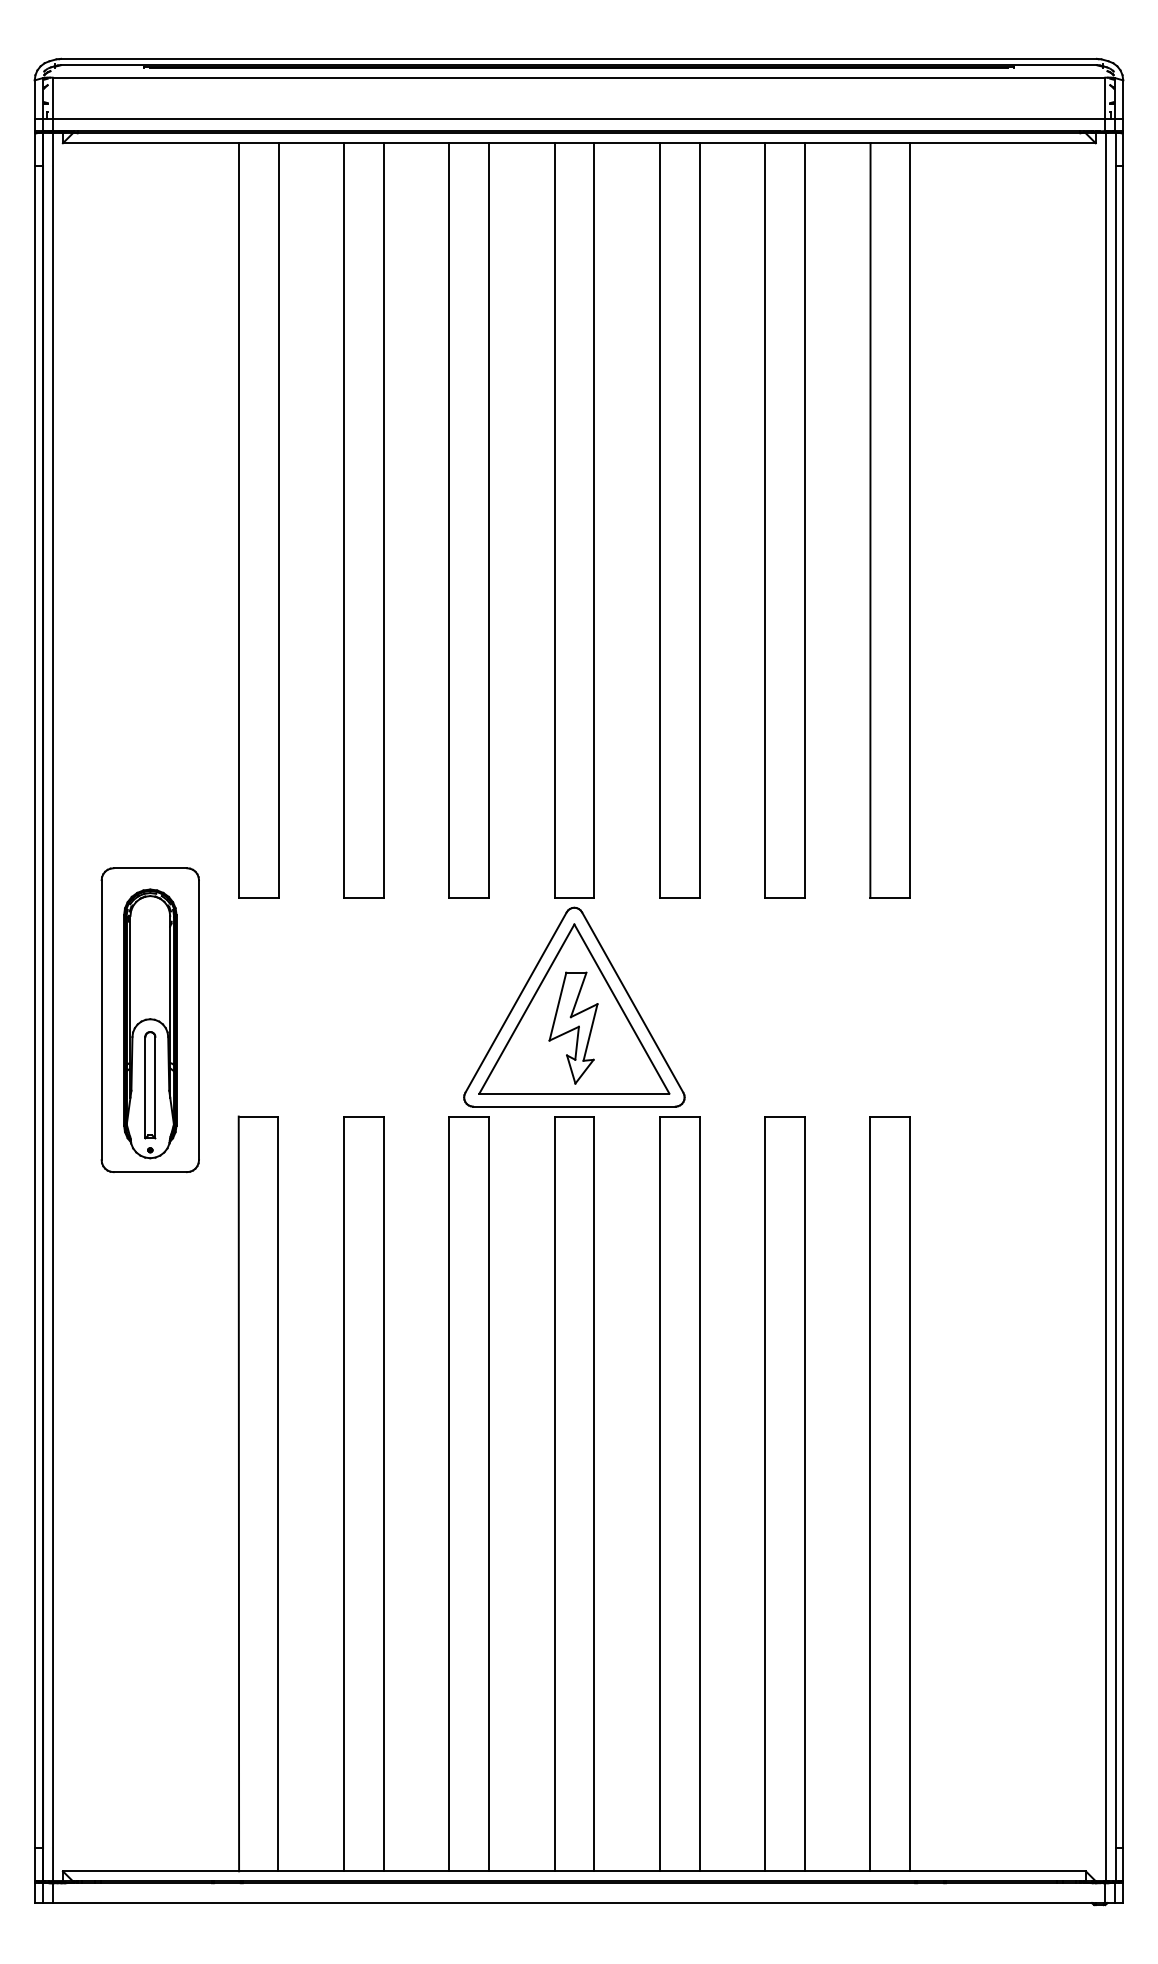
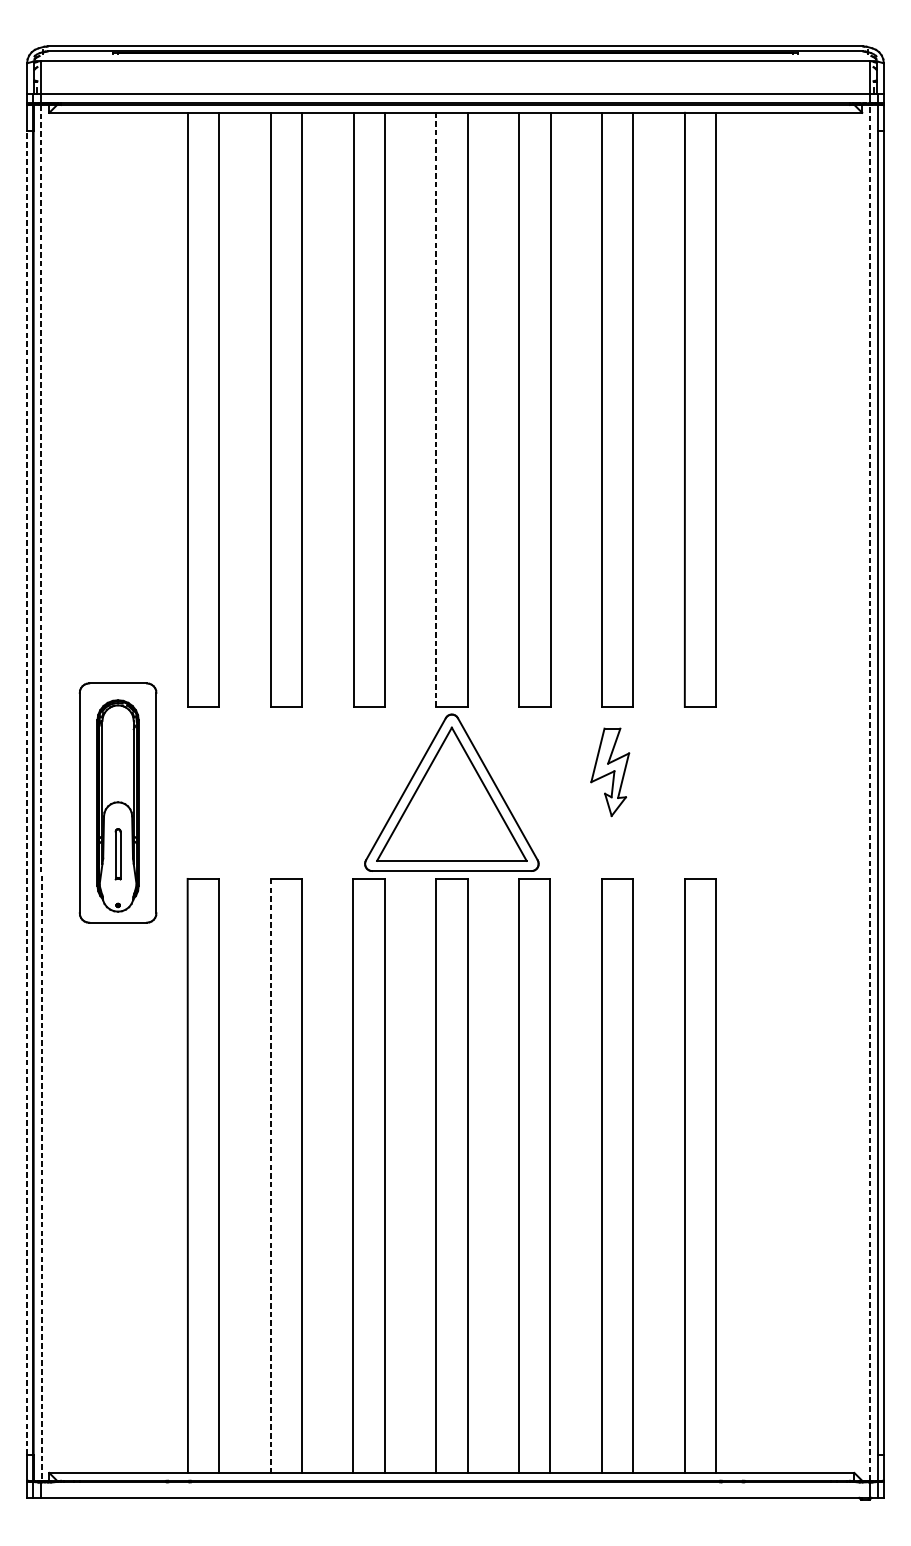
line: (554, 520) -> (436, 409), solid -> dashed
line: (34, 1006) -> (26, 792), solid -> dashed
line: (53, 1007) -> (41, 793), solid -> dashed
line: (1105, 1007) -> (869, 793), solid -> dashed
part: (573, 1027) -> (610, 771), moved
part: (150, 1085) -> (118, 854), size x0.6
line: (344, 1494) -> (270, 1176), solid -> dashed

